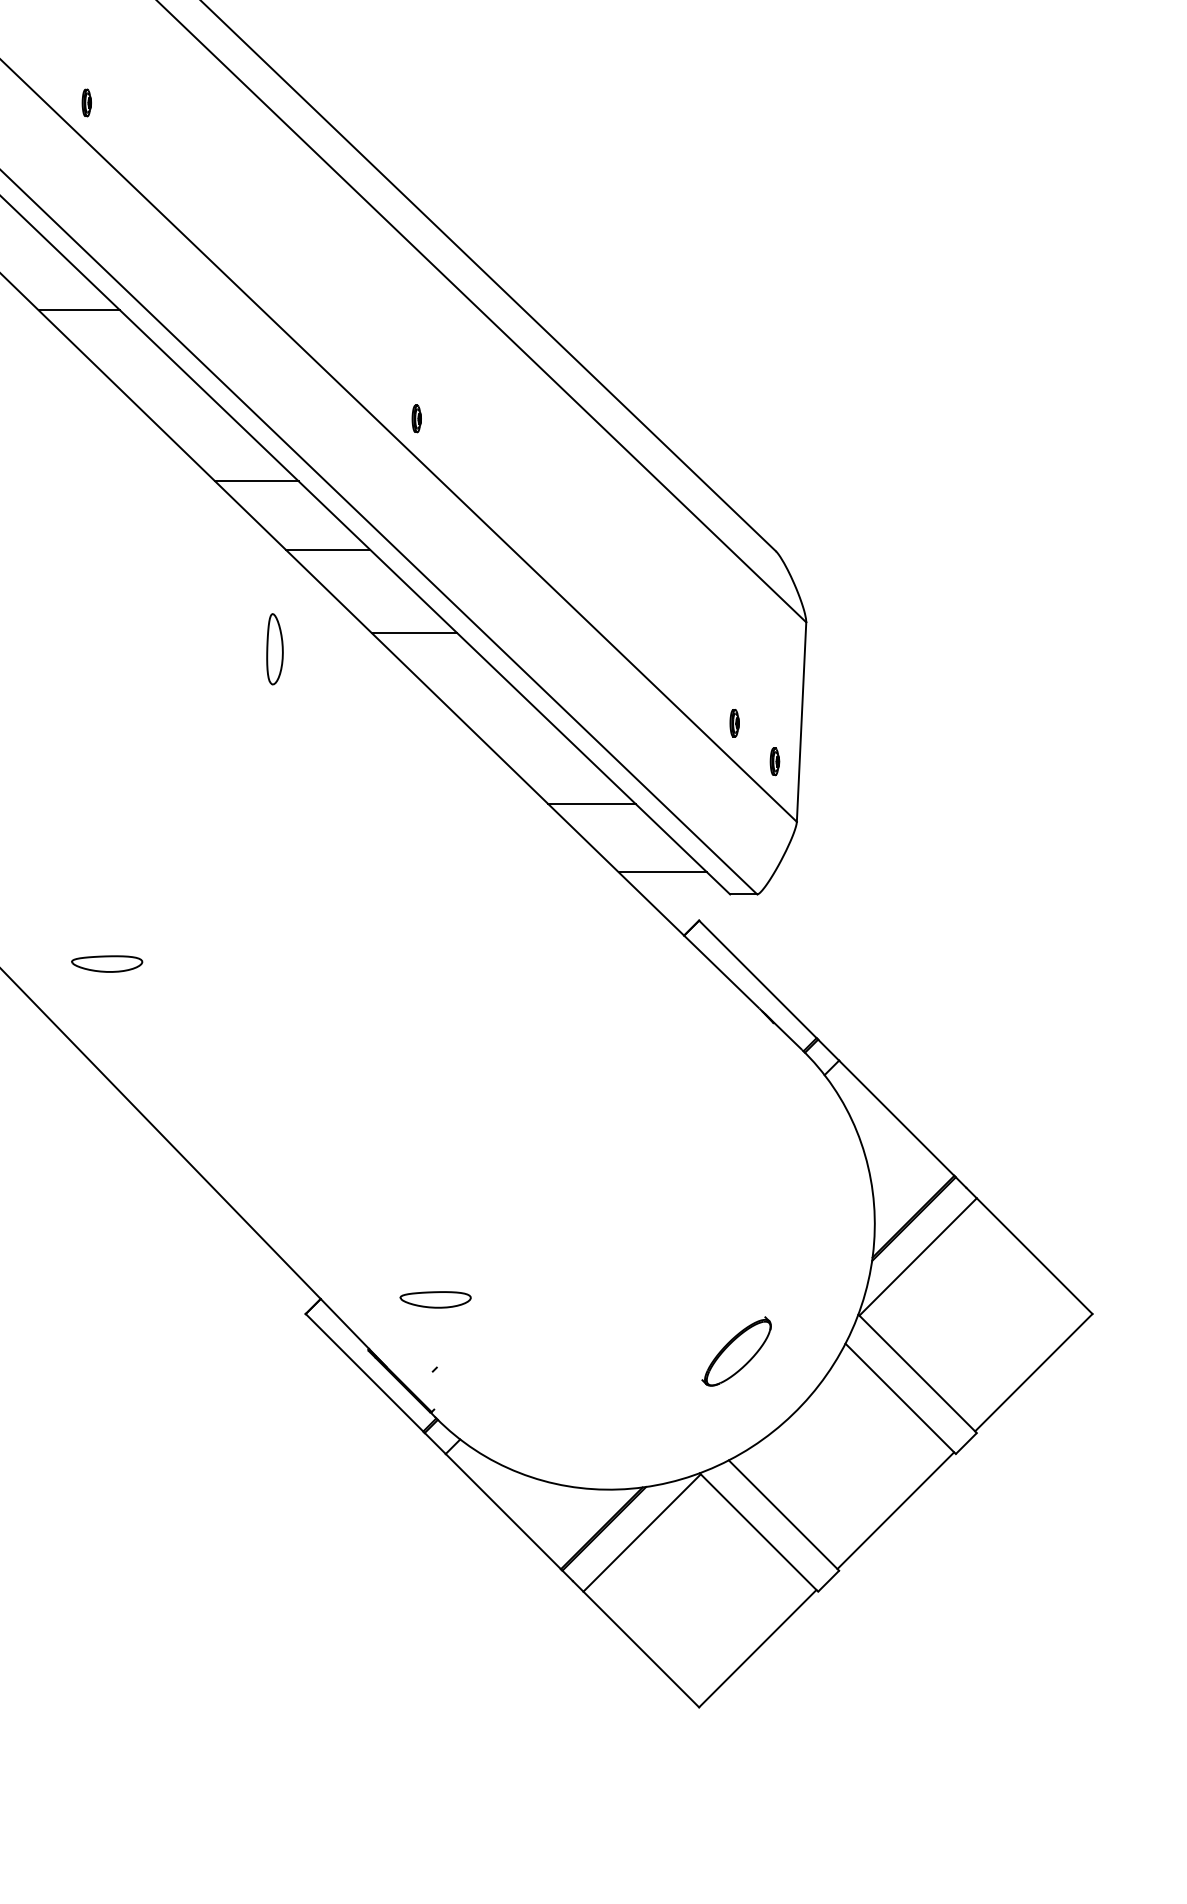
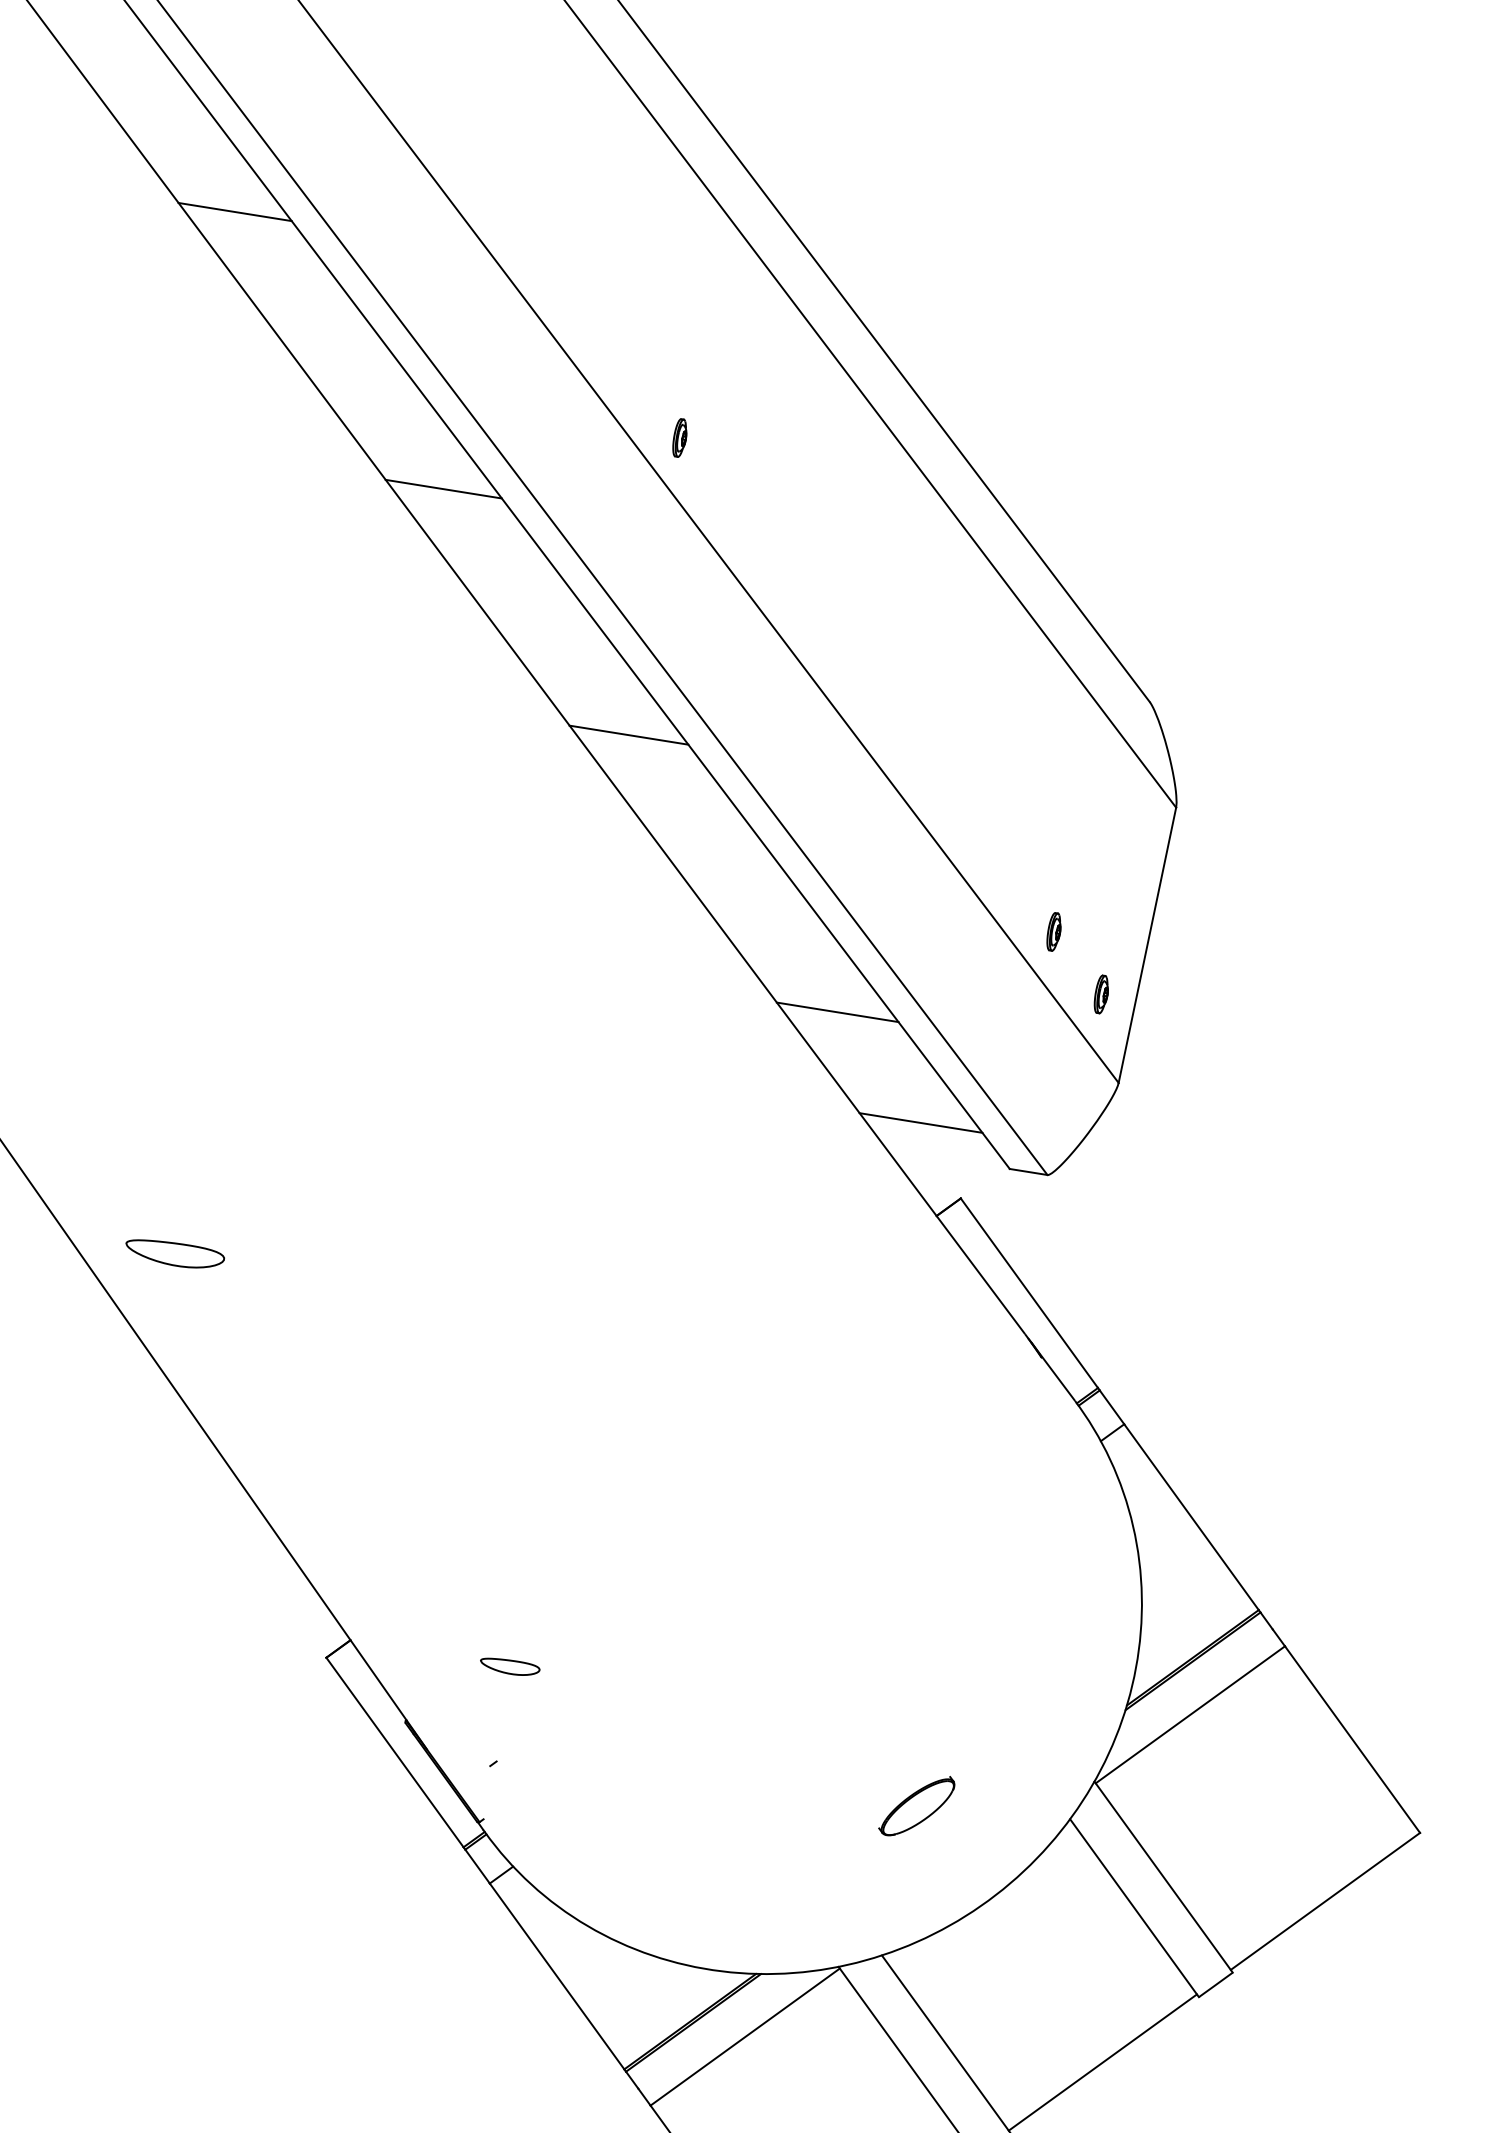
line: (327, 549) -> (526, 599), removed
part: (274, 649) -> (430, 726), removed
part: (107, 963) -> (175, 1253), moved
part: (435, 1299) -> (509, 1666), size x0.6
part: (736, 1351) -> (916, 1805), size x0.7

